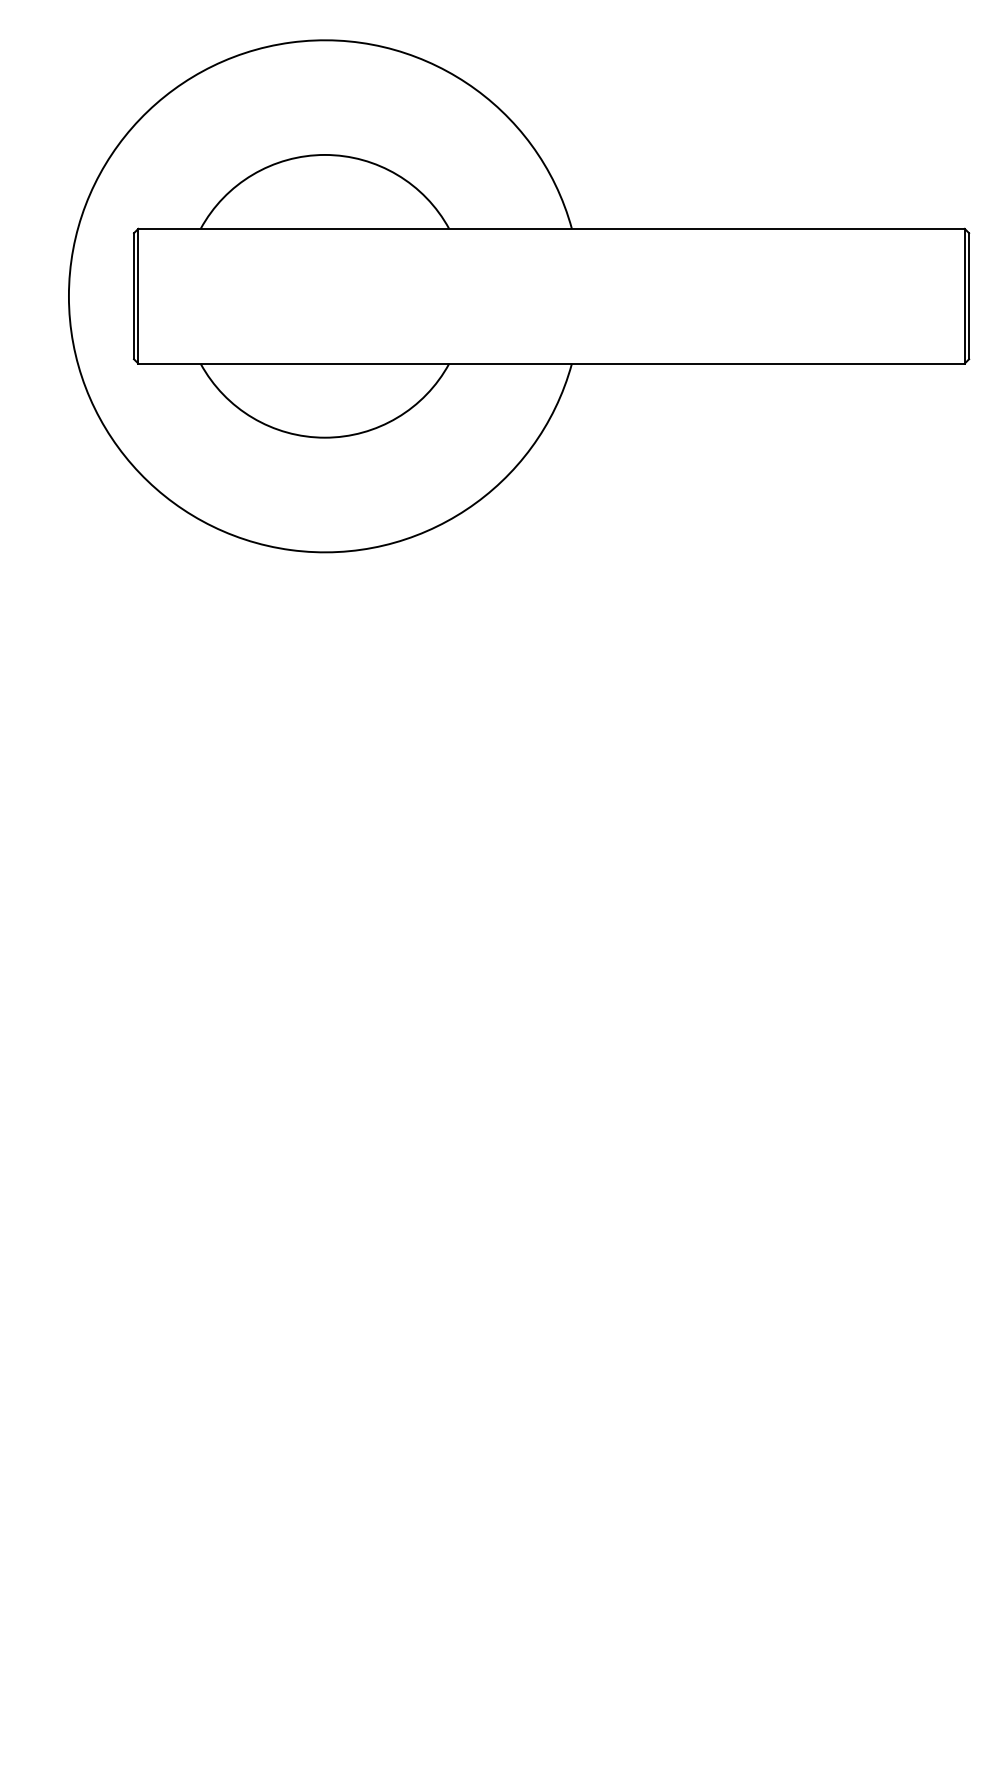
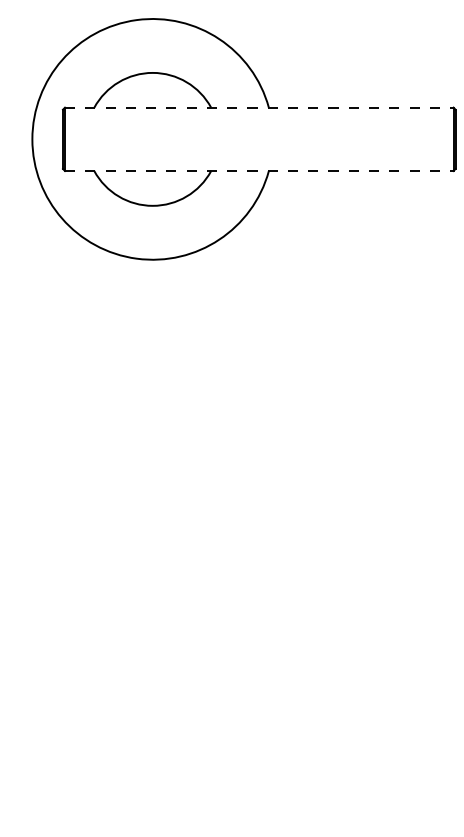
line: (551, 228) -> (259, 107), solid -> dashed
line: (551, 364) -> (259, 171), solid -> dashed

